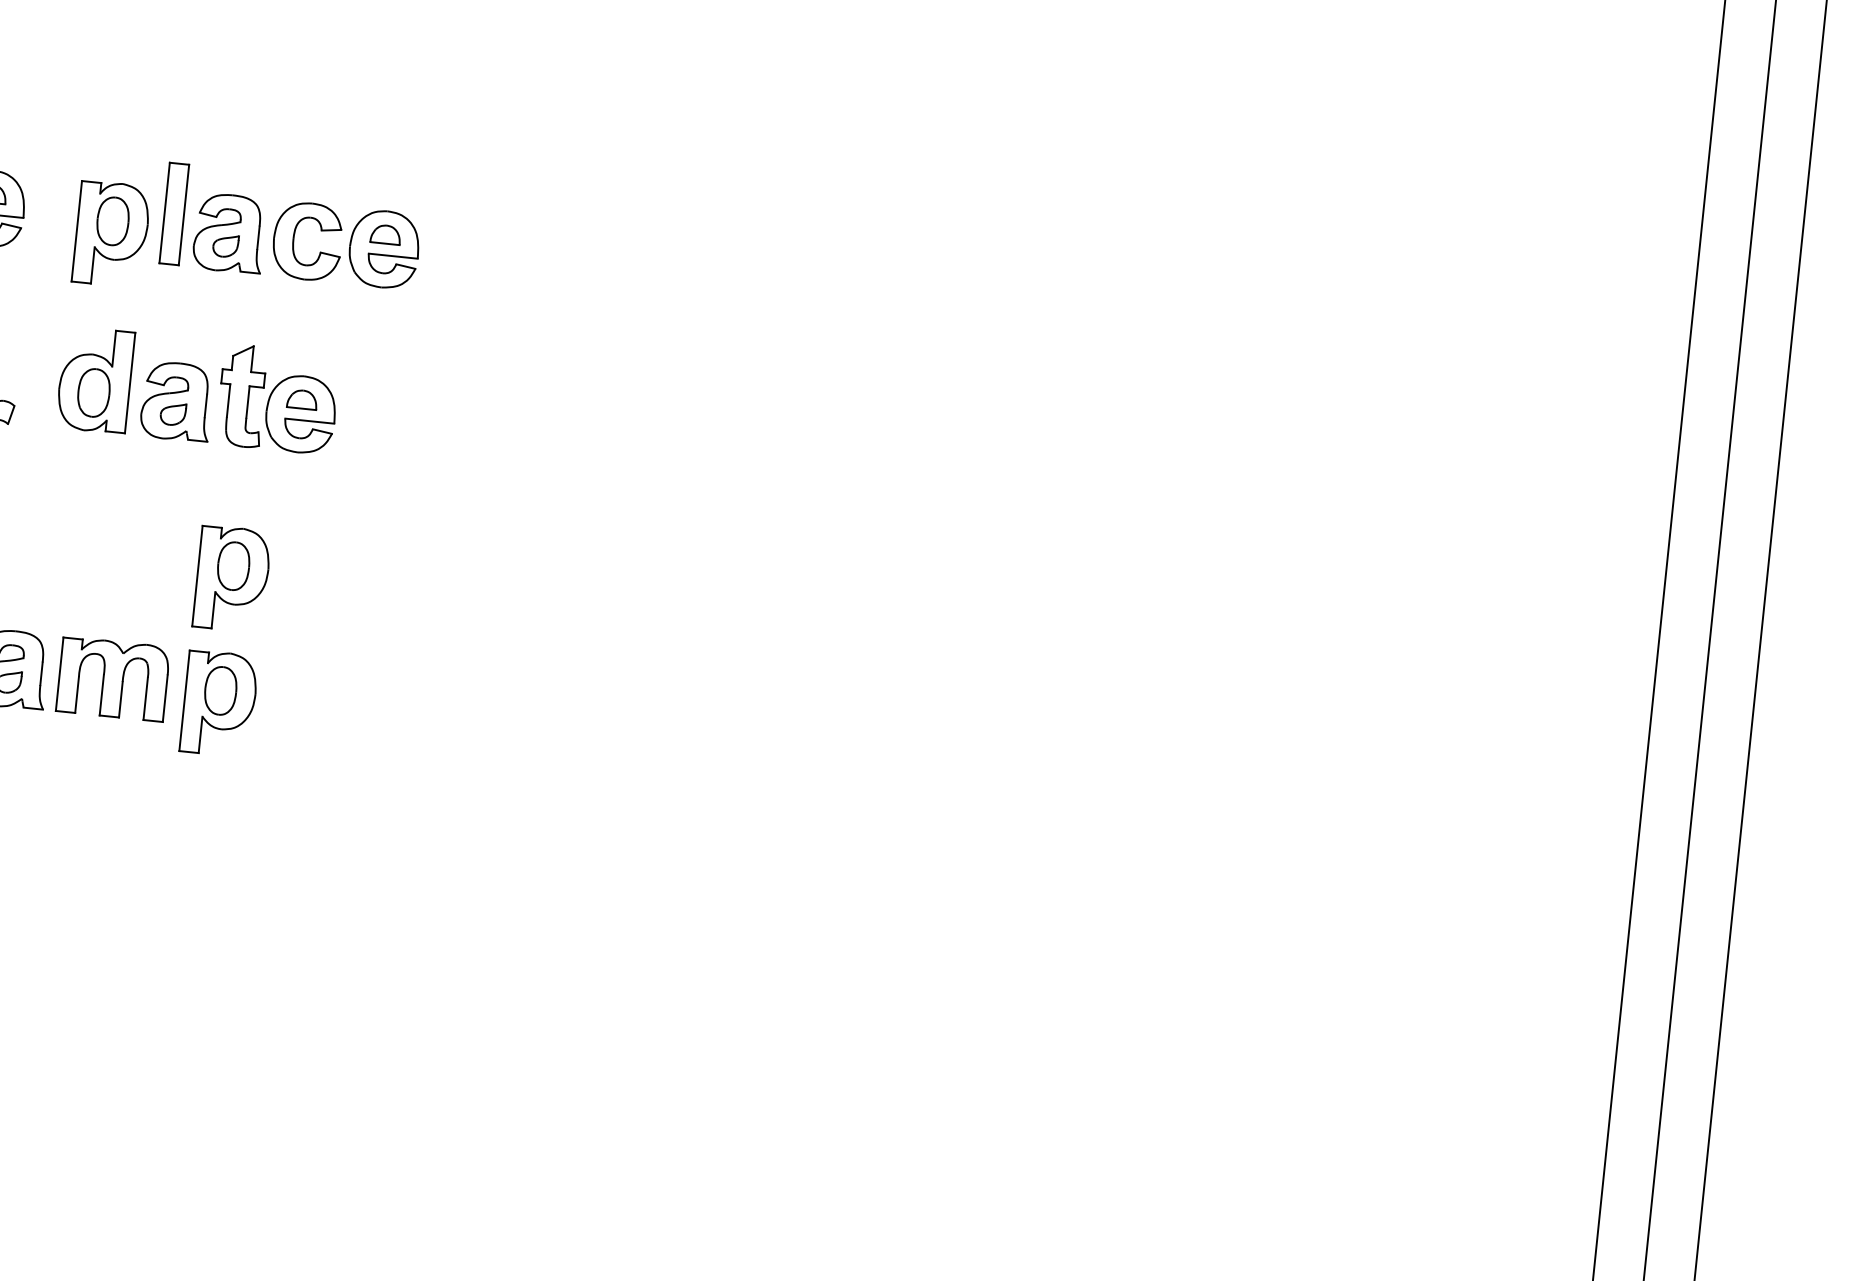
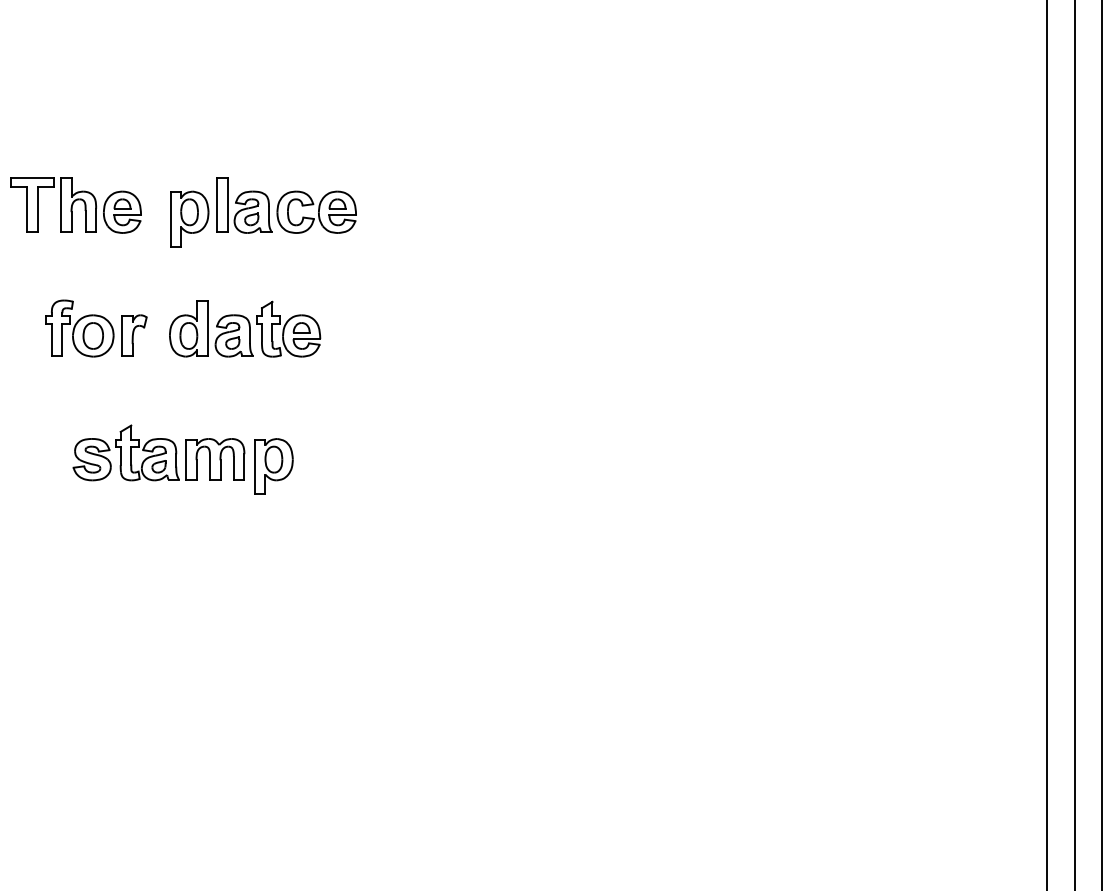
part: (199, 389) -> (245, 328), moved
part: (231, 578) -> (273, 398), removed

